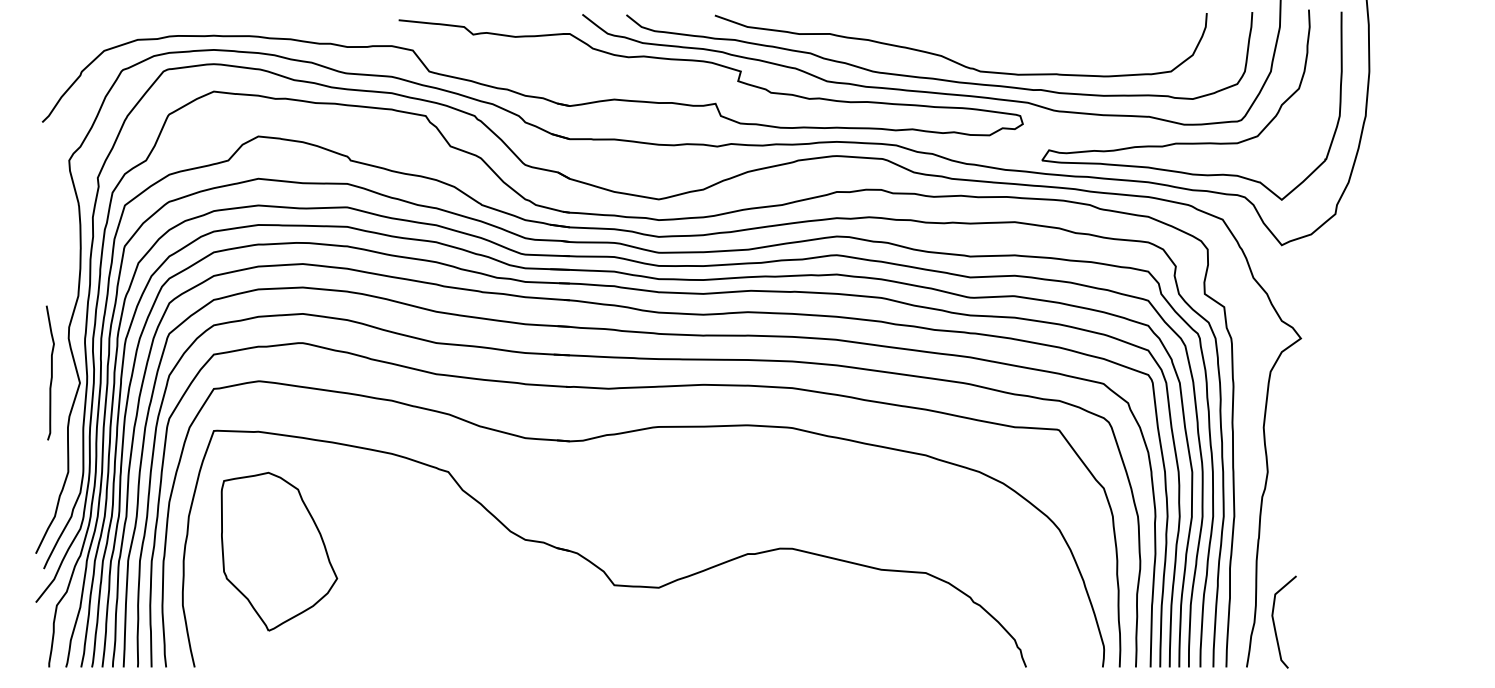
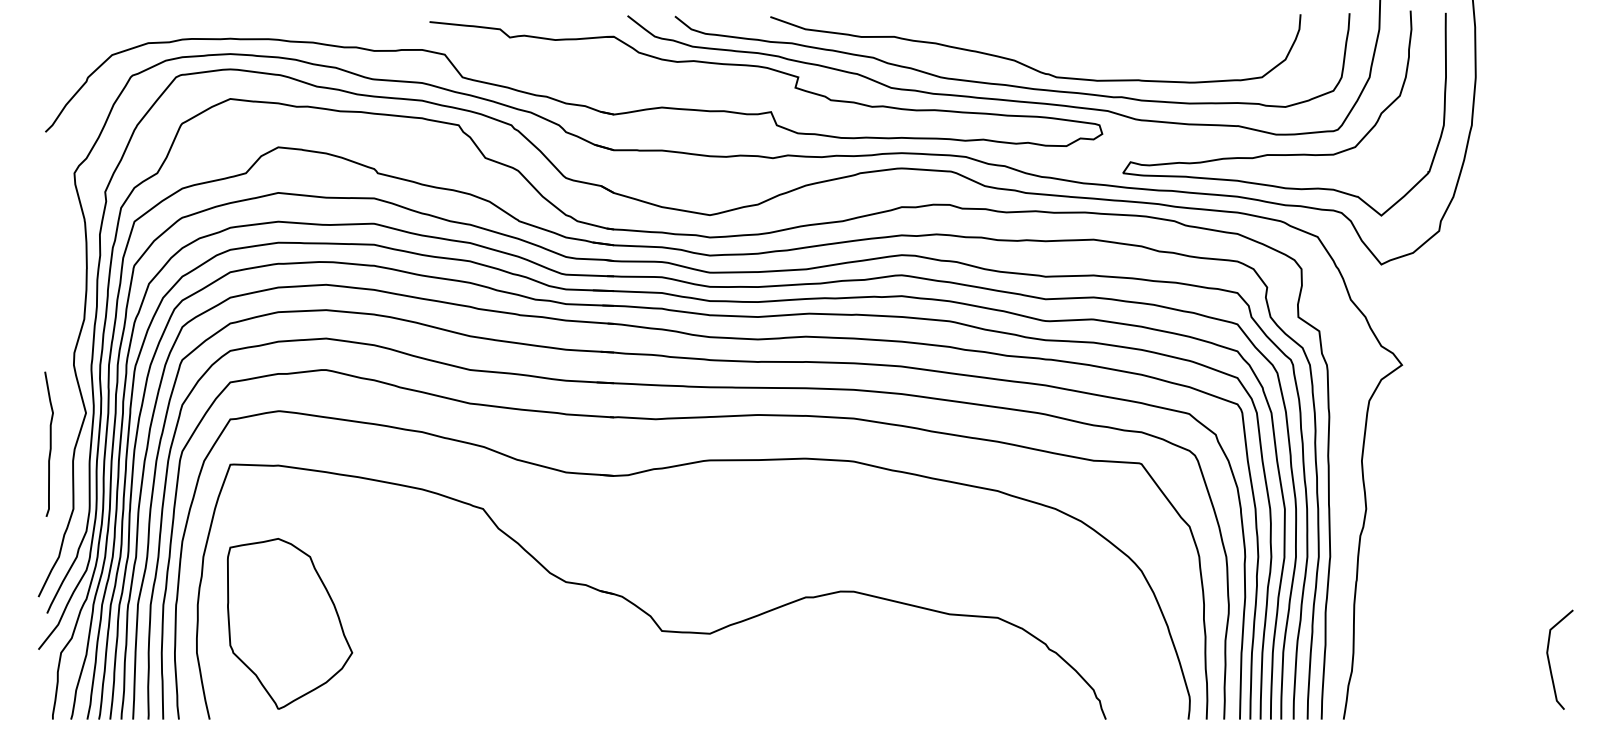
curve: (50, 372) -> (49, 443), moved
part: (279, 551) -> (290, 623), moved
curve: (1275, 625) -> (1550, 663), moved

